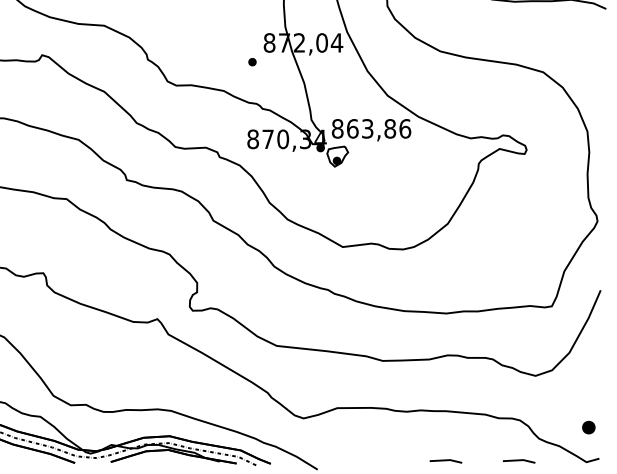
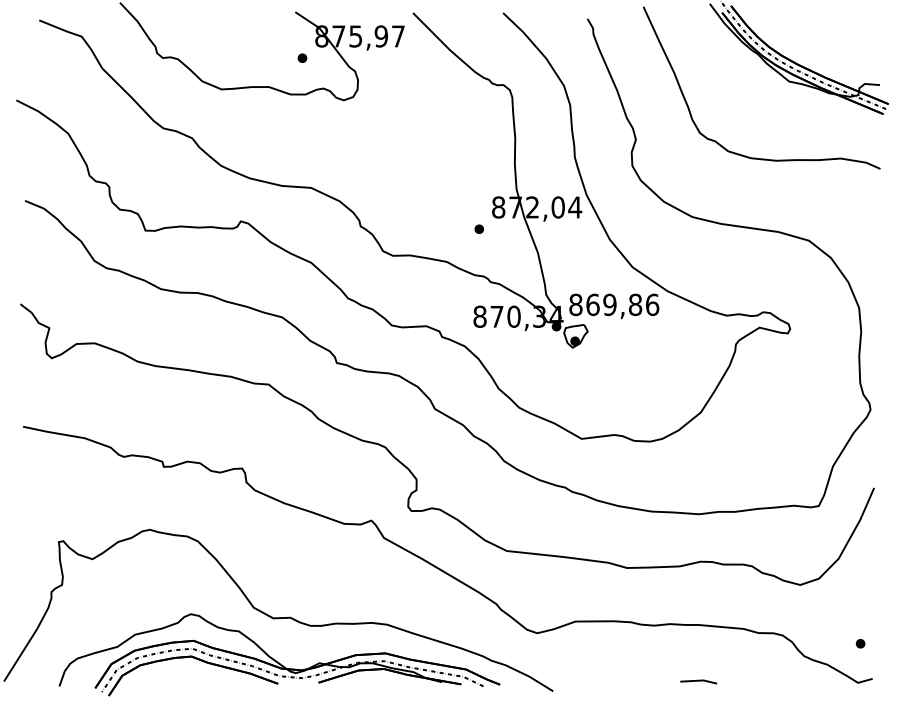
text: (367, 128) -> (609, 304), 863,86 -> 869,86
part: (588, 427) -> (860, 643), size x0.62
line: (519, 461) -> (781, 681), removed

